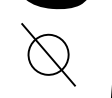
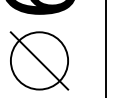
circle: (48, 54) -> (39, 60), size x1.43

